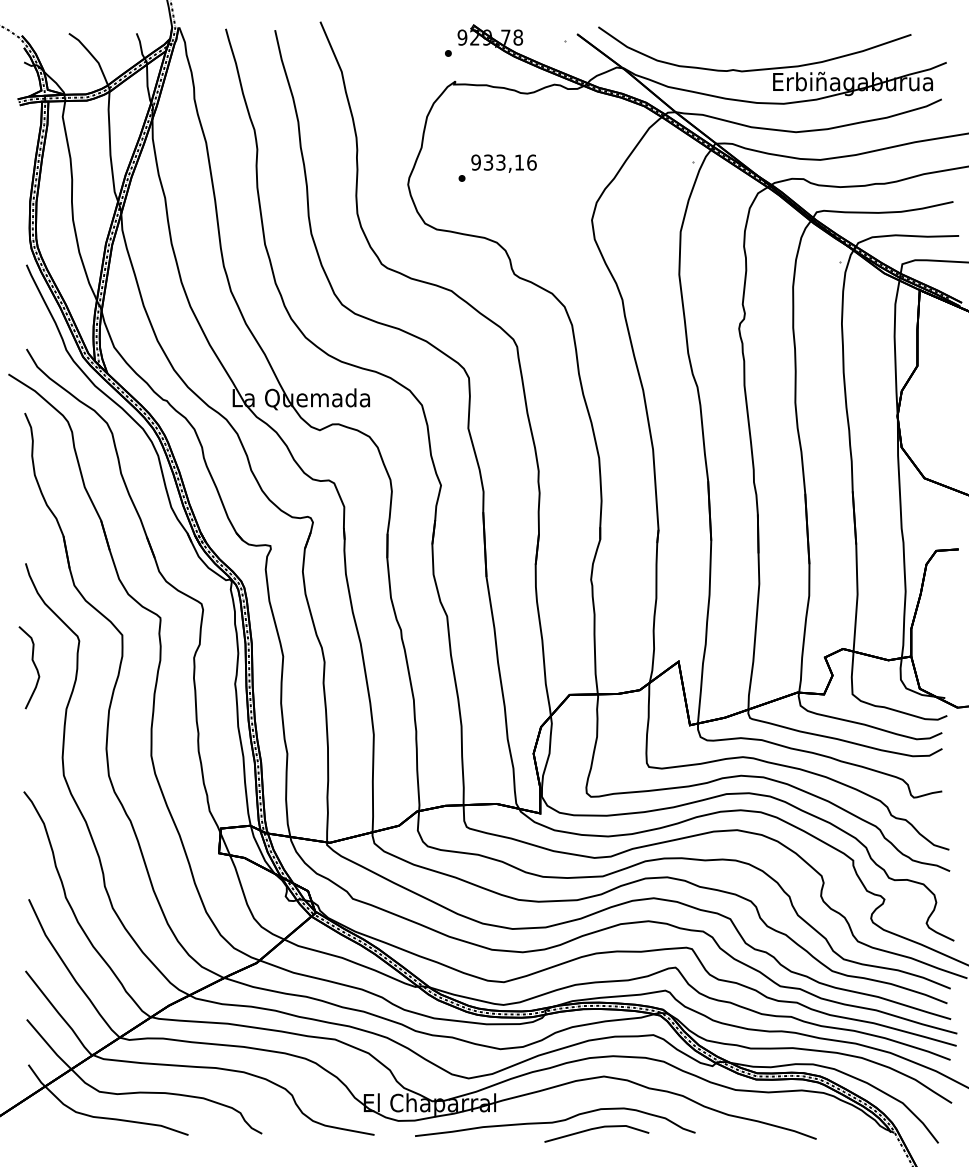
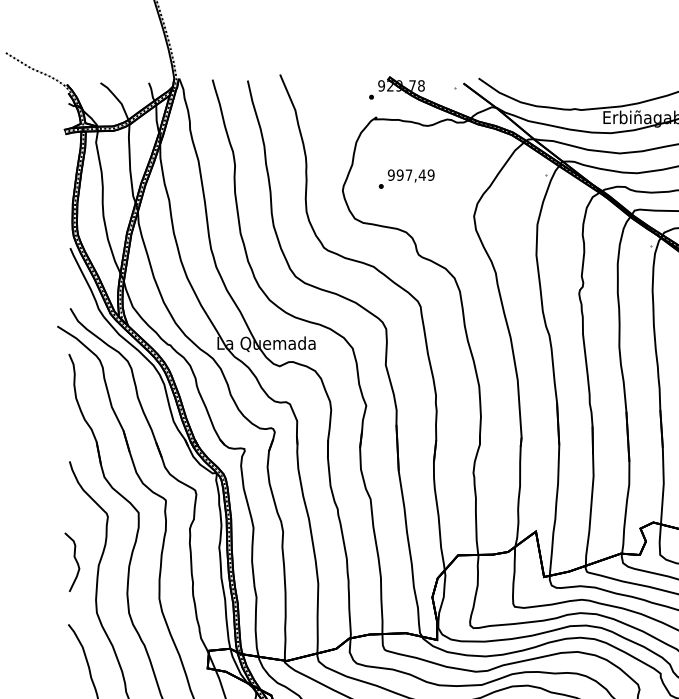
text: (509, 162) -> (415, 175), 933,16 -> 997,49
curve: (33, 664) -> (75, 560), moved

